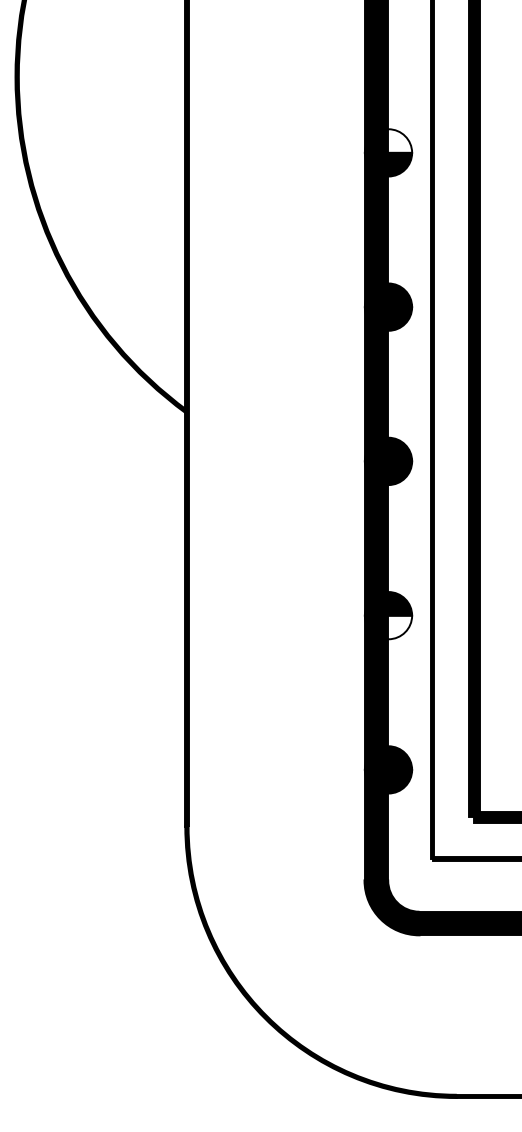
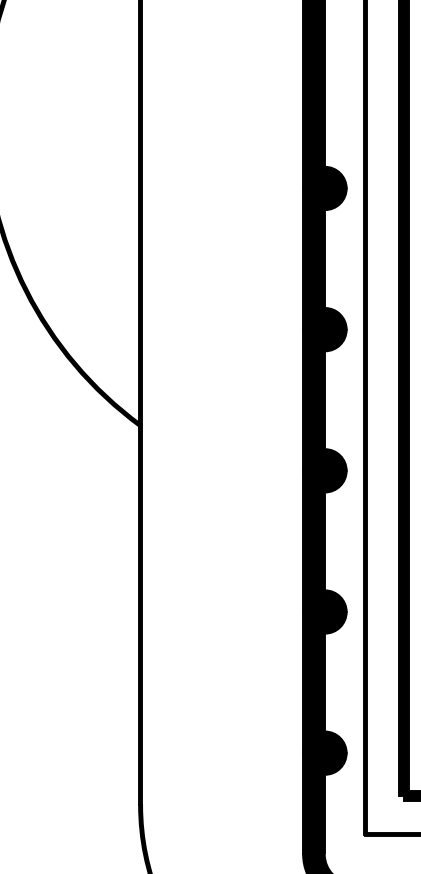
fill: (388, 140) -> (325, 177), added
fill: (388, 627) -> (325, 622), added

